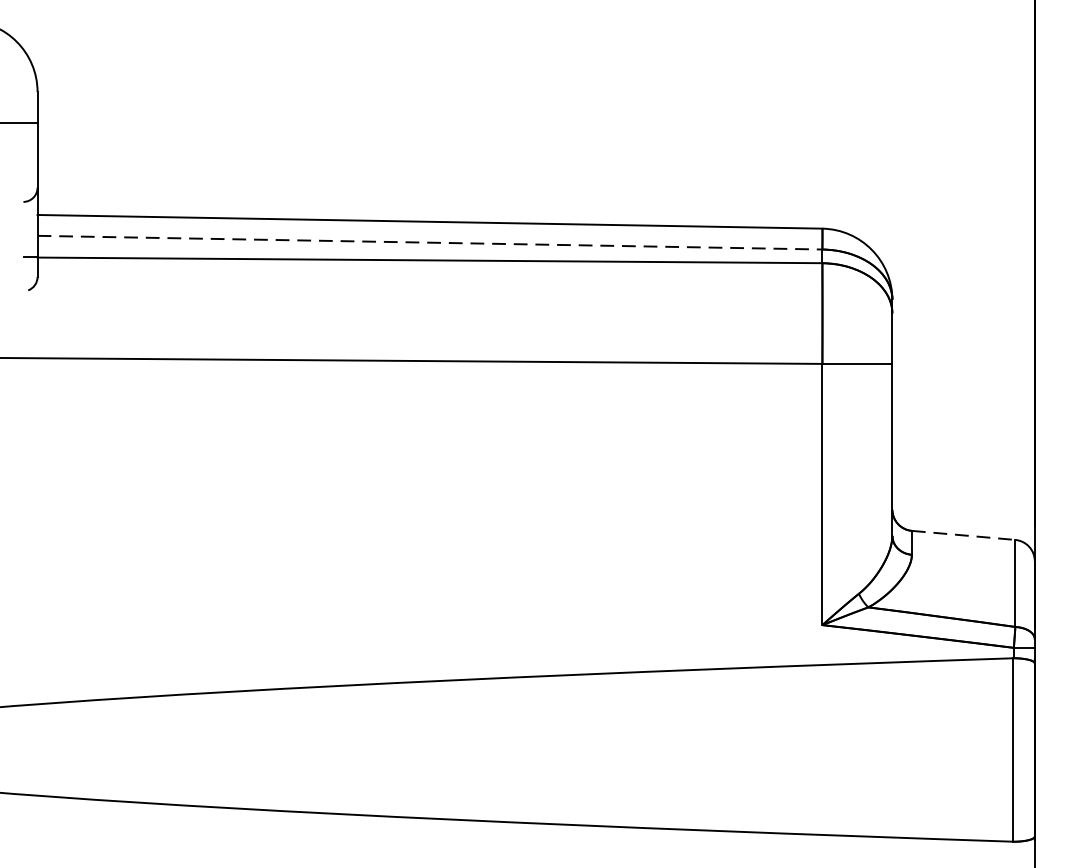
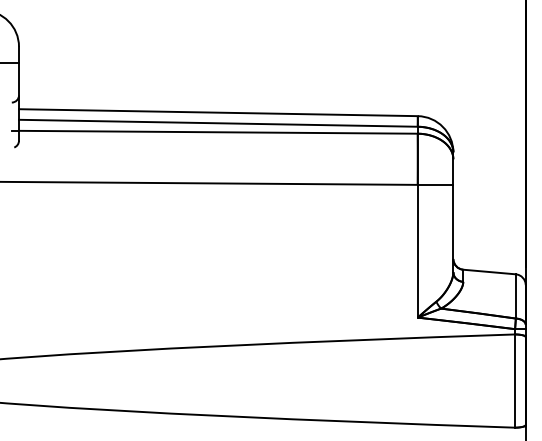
line: (430, 243) -> (218, 123), dashed -> solid
line: (965, 536) -> (490, 272), dashed -> solid

